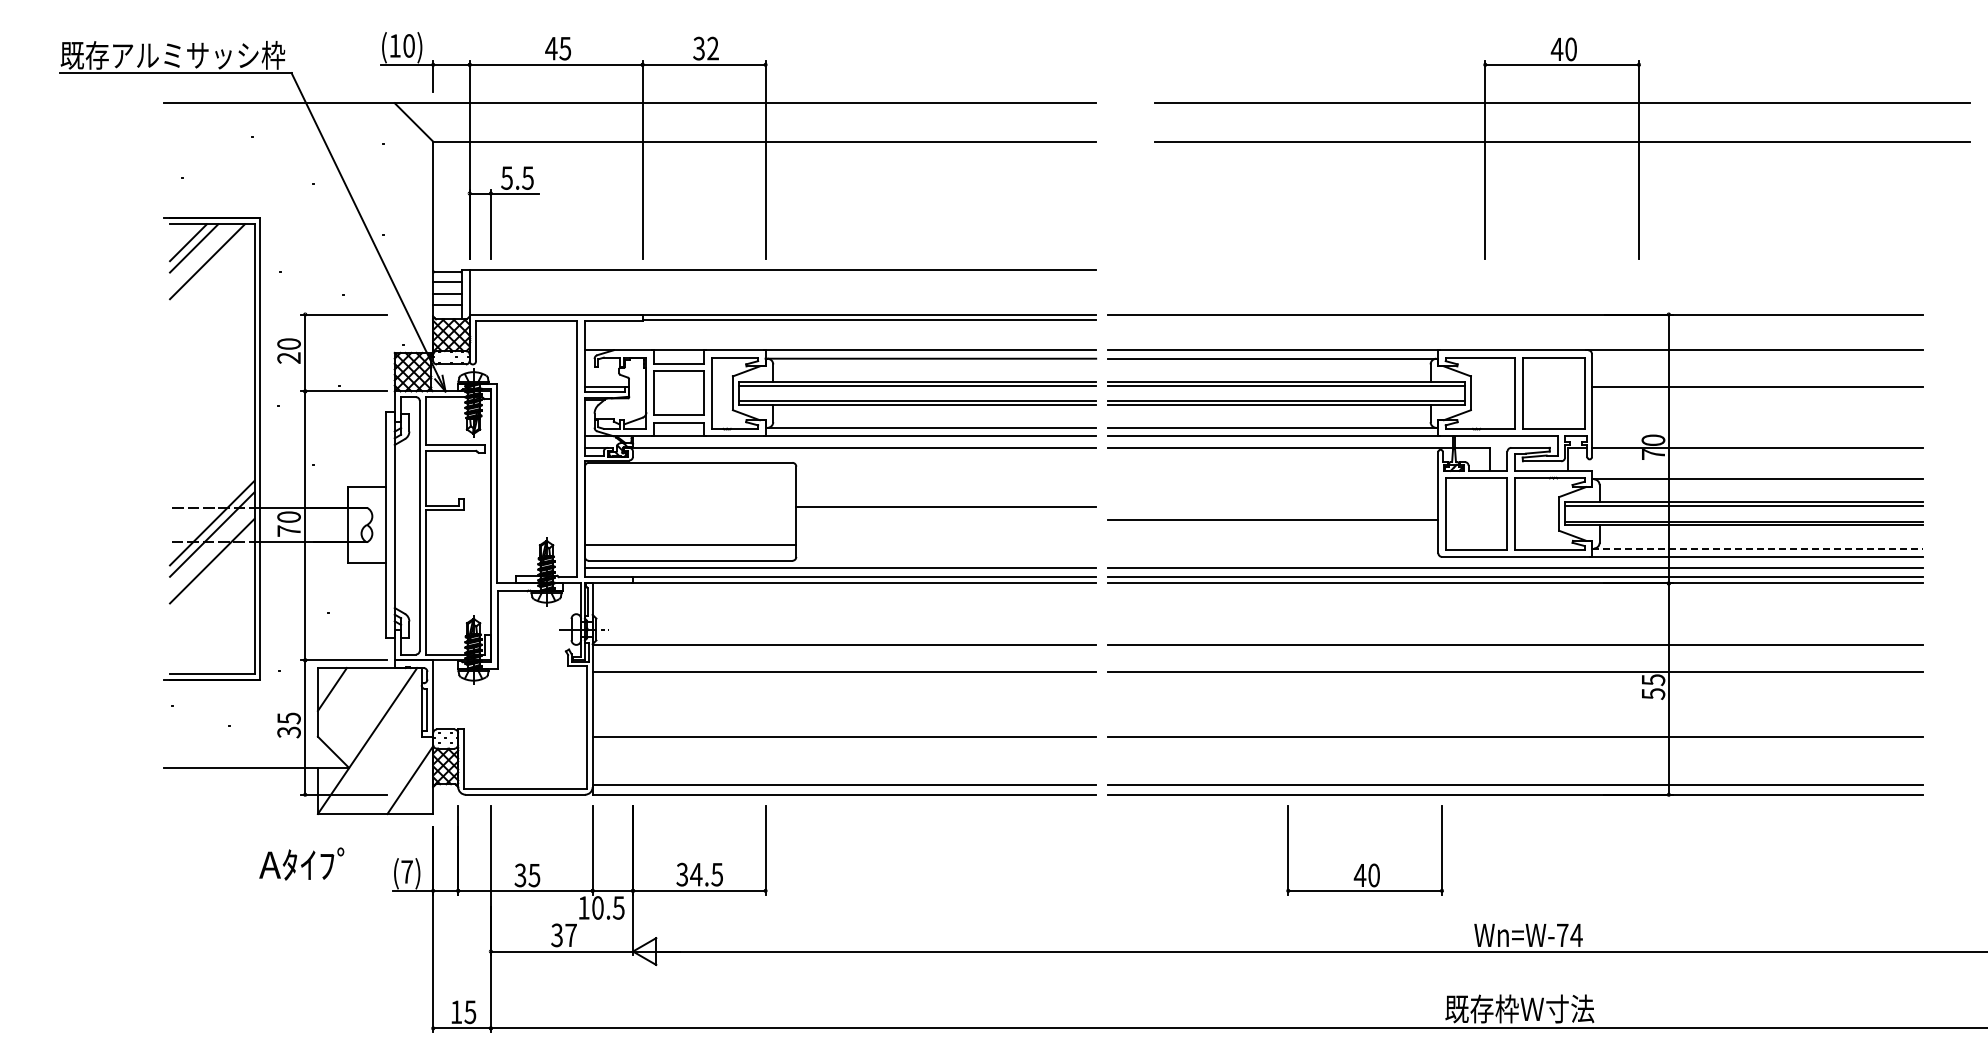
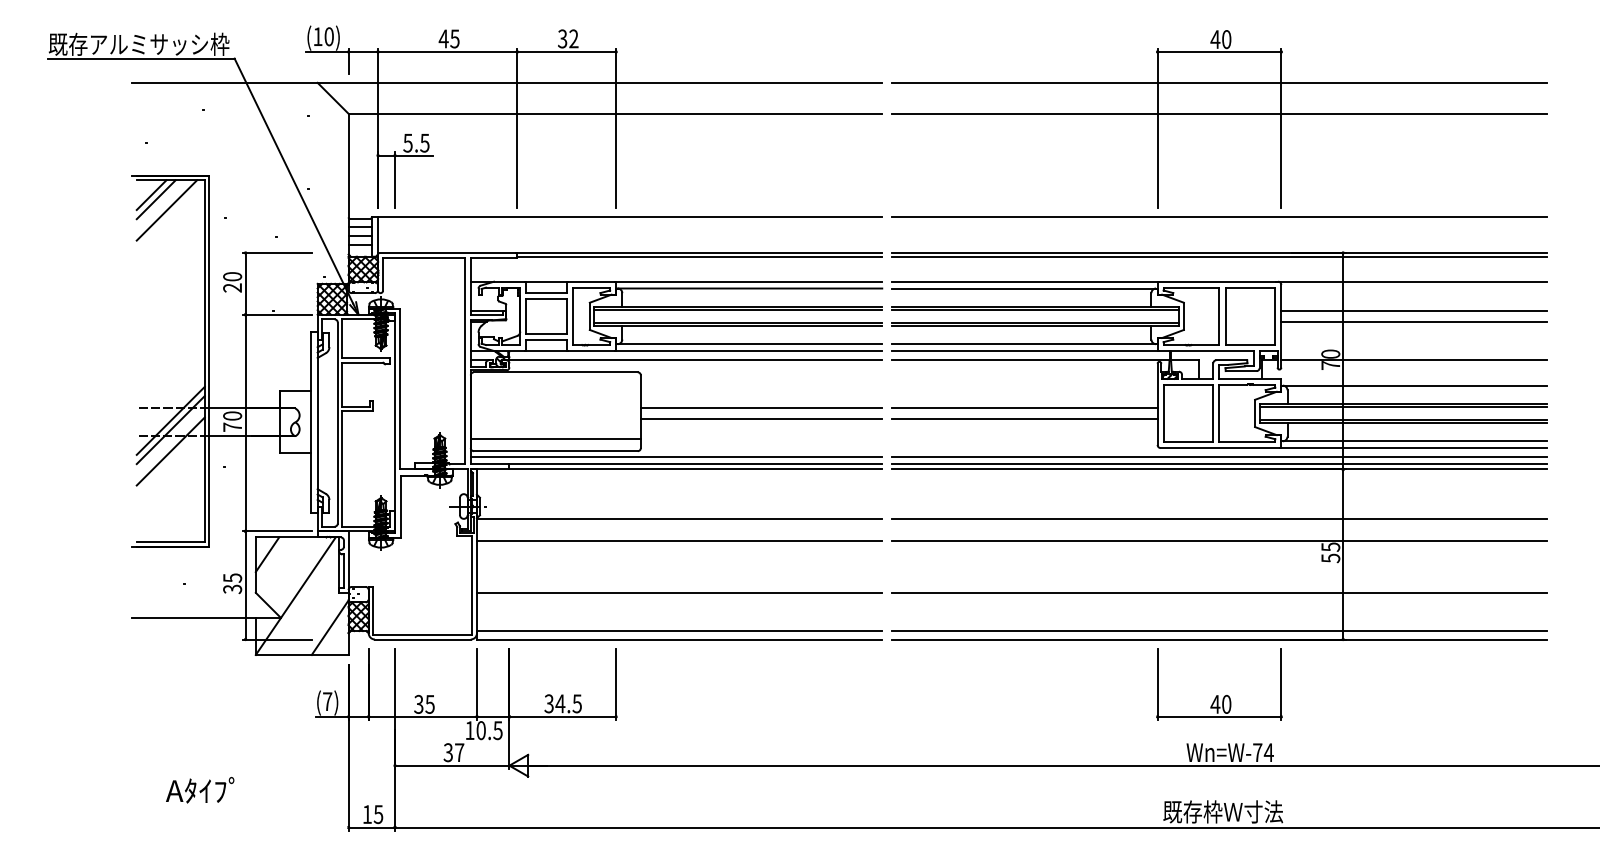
part: (1562, 148) -> (1219, 119), moved
line: (1514, 270) -> (1218, 217), added
line: (1514, 319) -> (1218, 256), added
line: (1756, 399) -> (1413, 321), added
line: (1272, 507) -> (1024, 408), added
line: (946, 520) -> (761, 418), added
line: (1757, 548) -> (1414, 441), dashed -> solid
text: (301, 863) -> (199, 789), moved
part: (1363, 864) -> (1218, 695), moved

